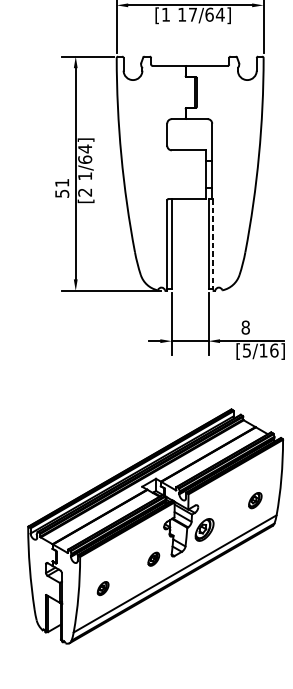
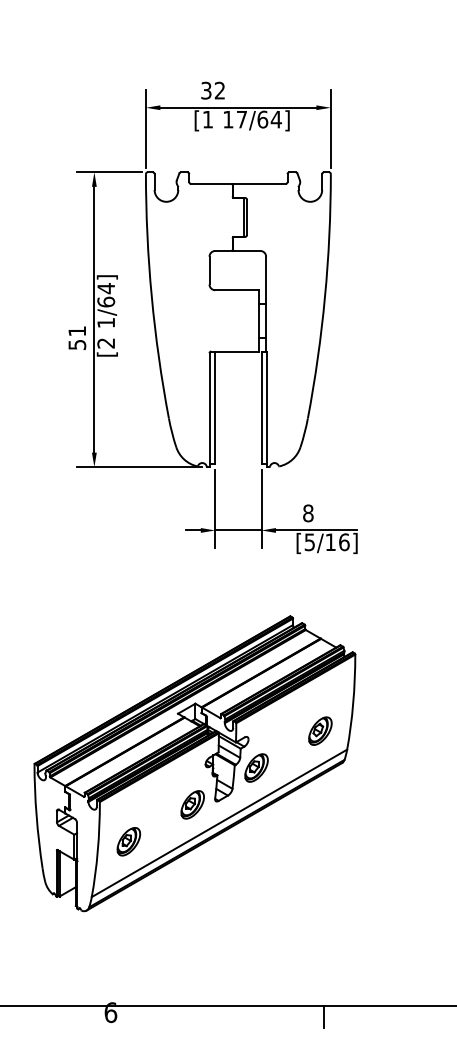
line: (213, 245) -> (267, 409), dashed -> solid
part: (255, 500) -> (320, 730), size x1.43
part: (153, 558) -> (192, 804), size x1.67
part: (102, 588) -> (128, 841), size x1.67

